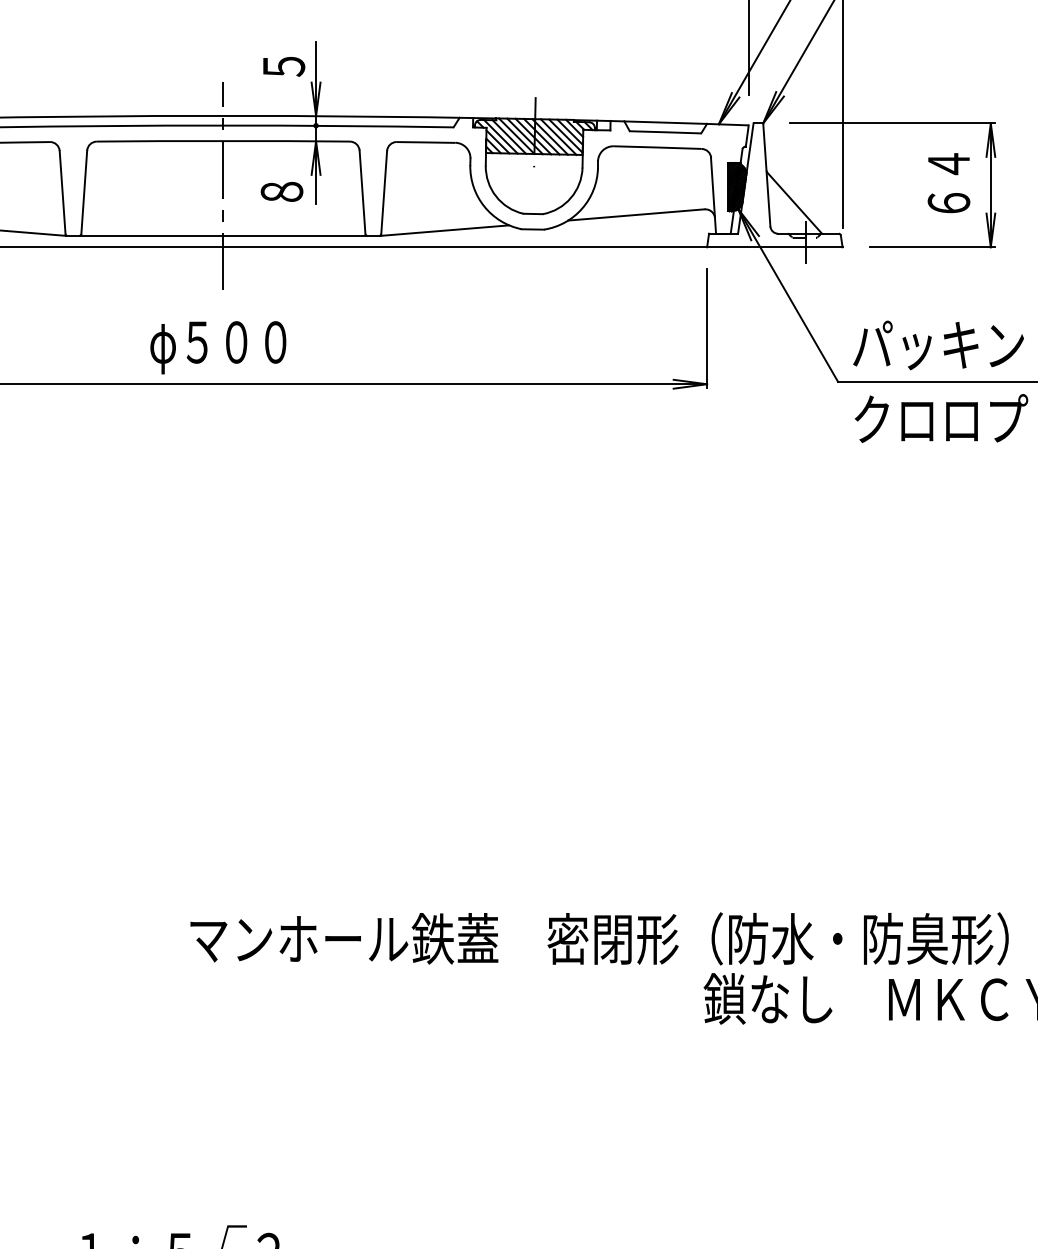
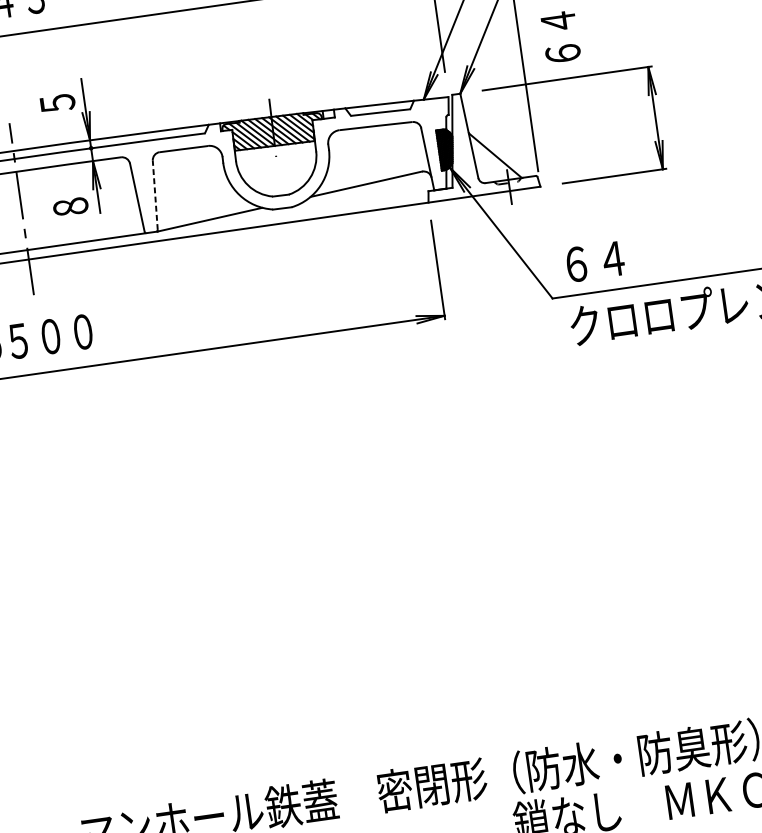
text: (948, 183) -> (560, 37), moved
line: (384, 192) -> (155, 195), solid -> dashed
text: (938, 345) -> (631, 256), パッキン -> ６４

